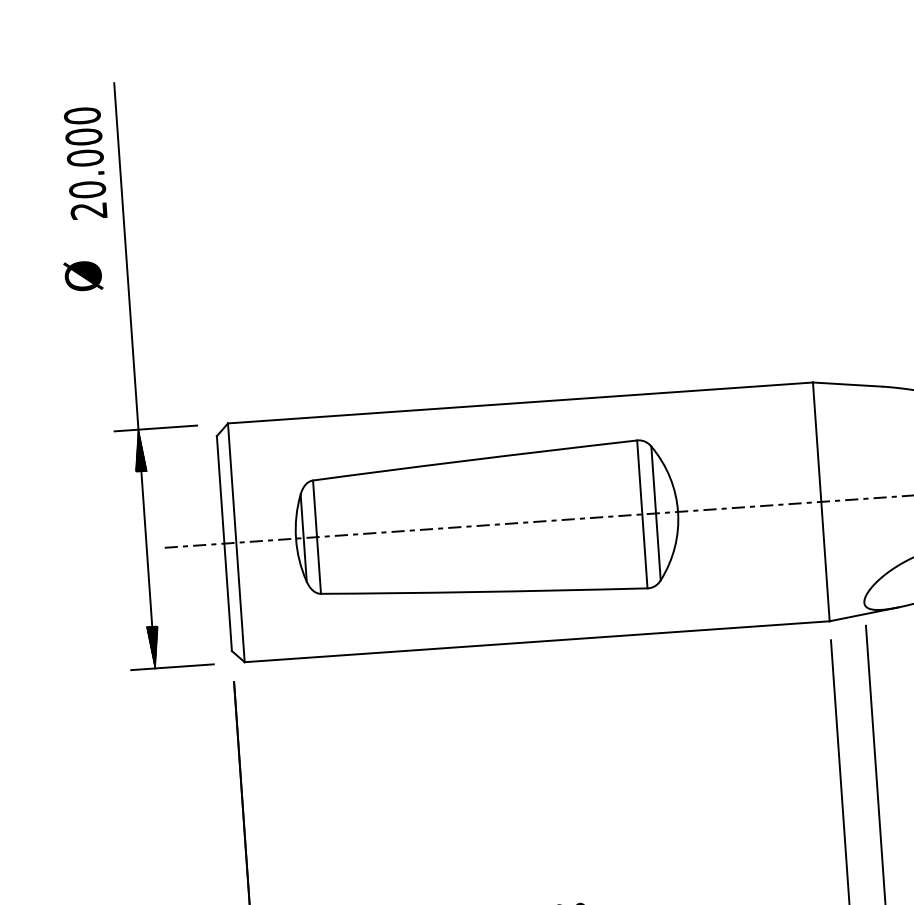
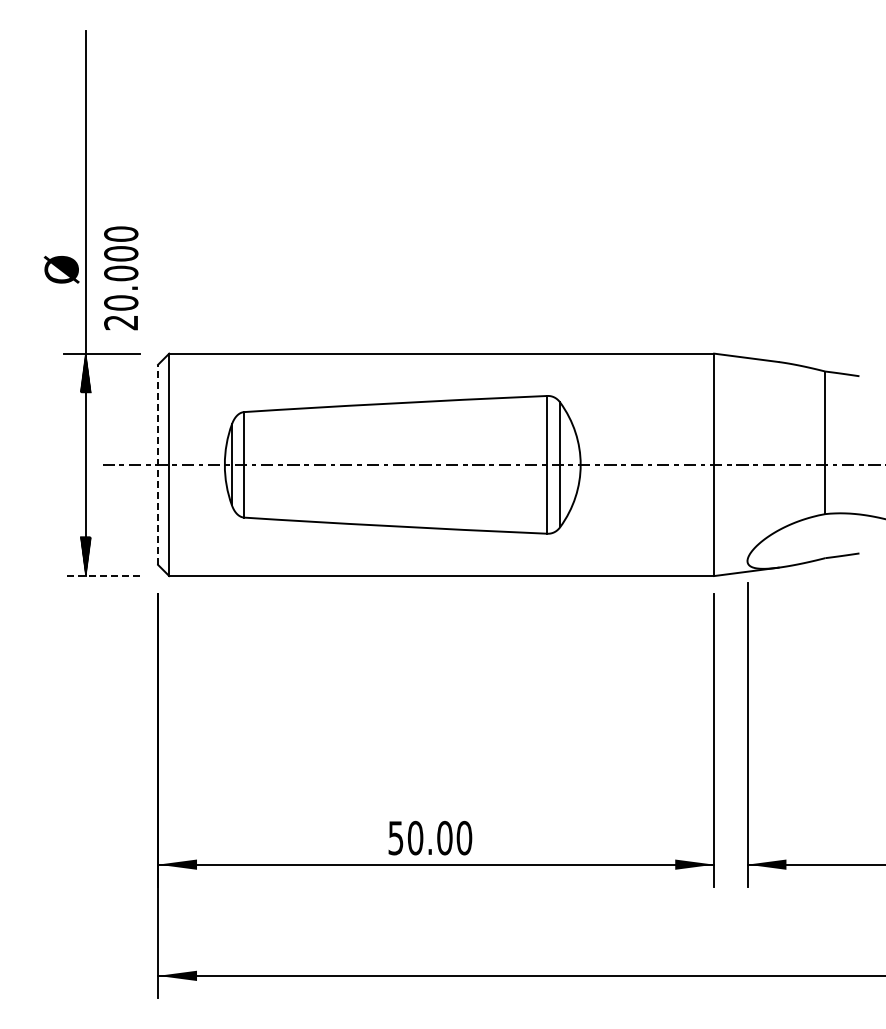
text: (86, 163) -> (121, 278), moved
text: (83, 275) -> (61, 269), moved
line: (224, 543) -> (158, 464), solid -> dashed
line: (172, 667) -> (101, 576), solid -> dashed

